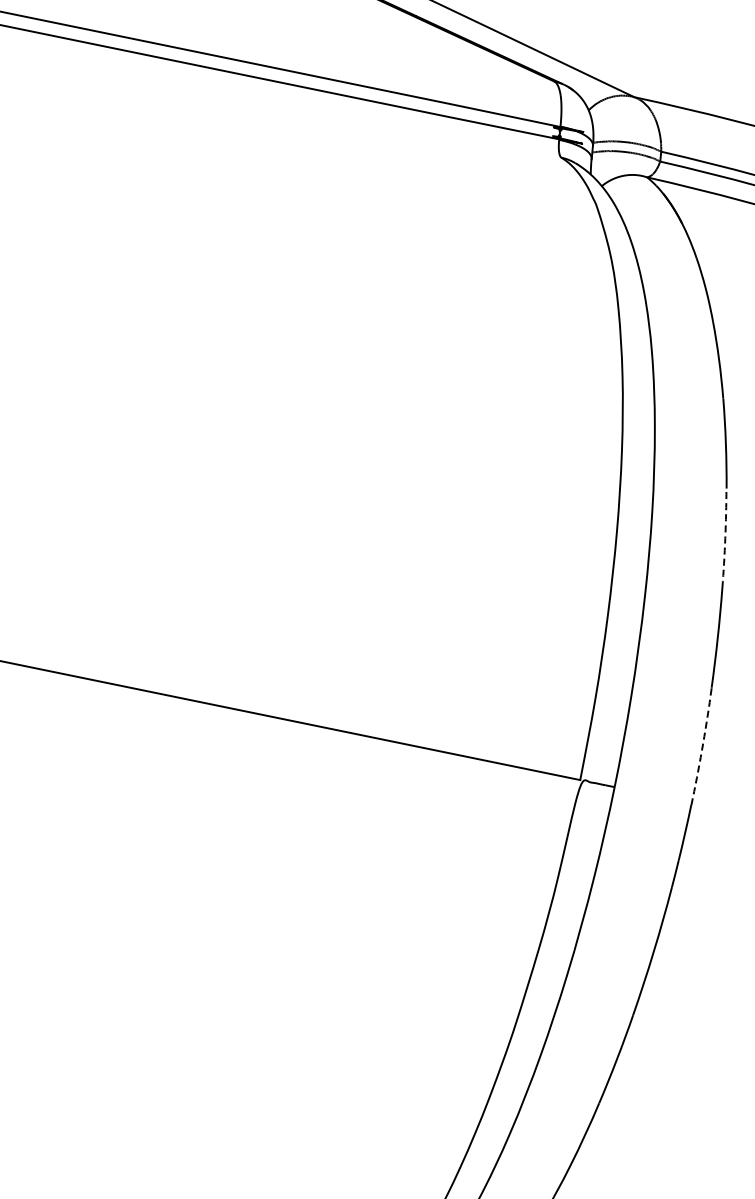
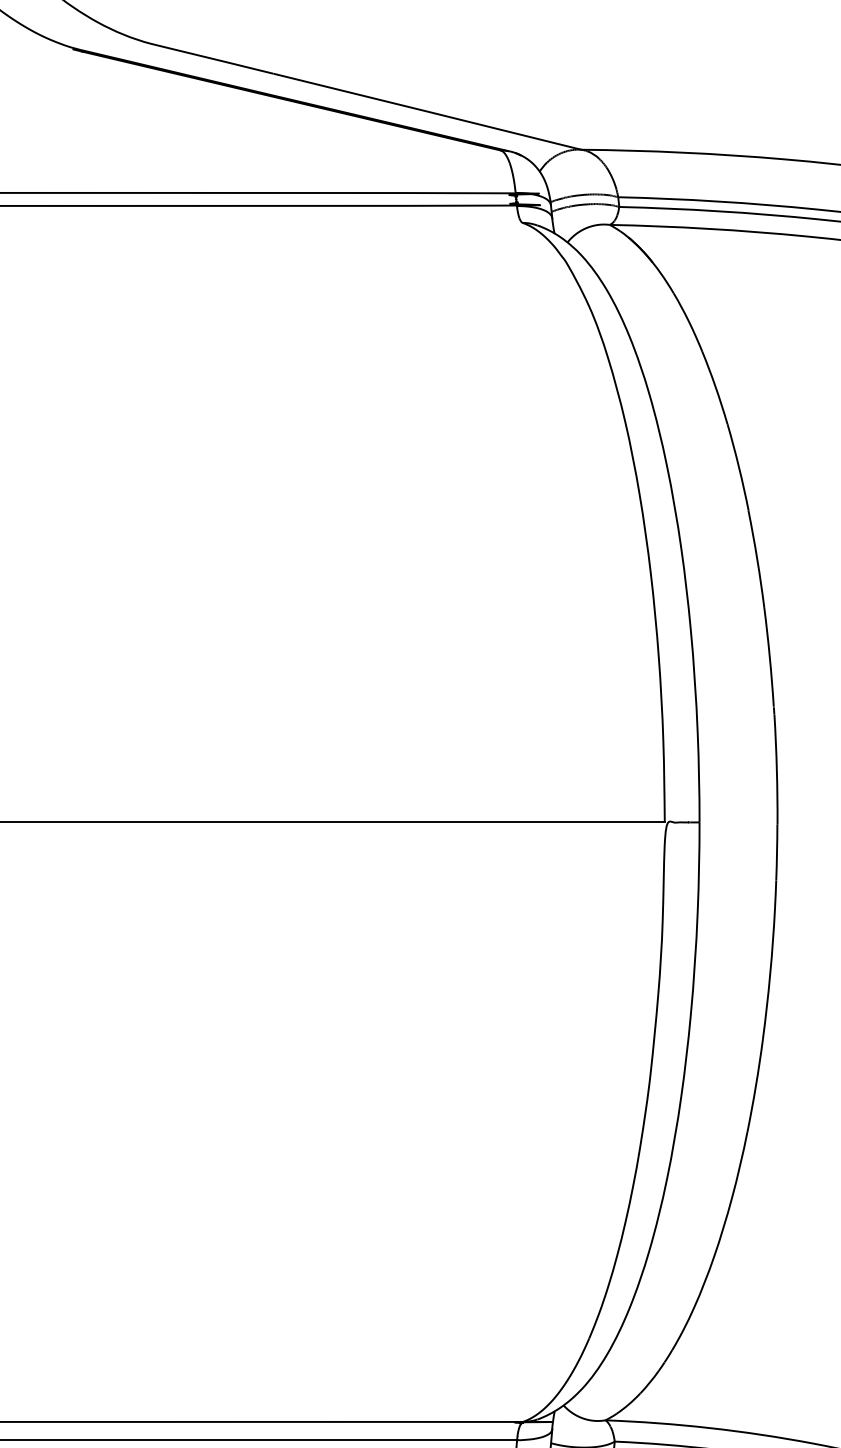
arc: (725, 538) -> (757, 559), dashed -> solid
arc: (701, 750) -> (776, 769), dashed -> solid

